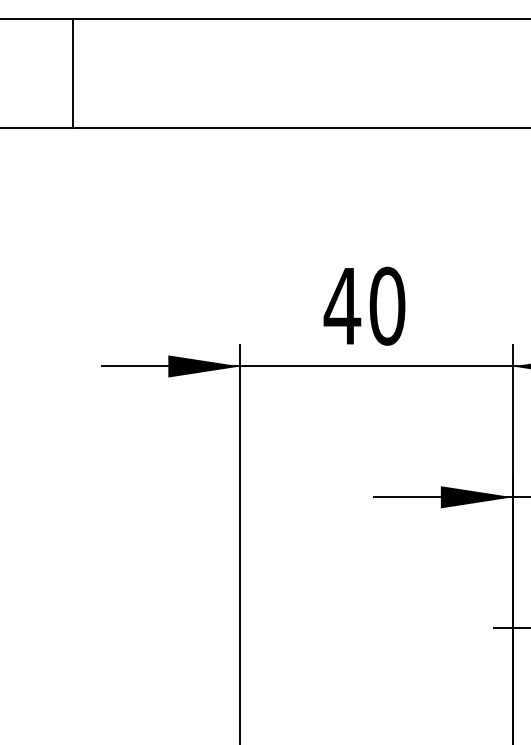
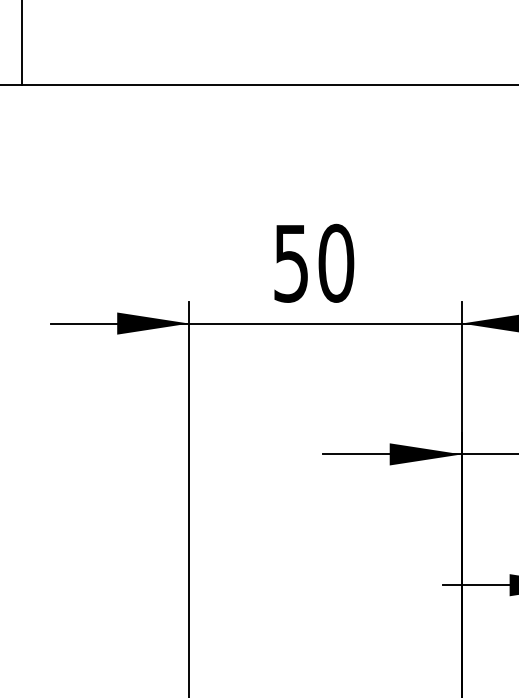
text: (342, 306) -> (291, 263), 40 -> 50

